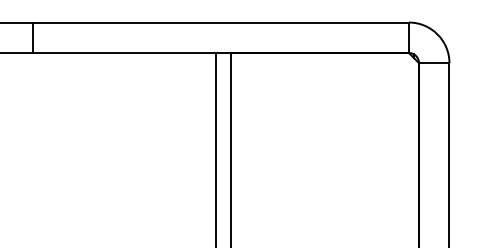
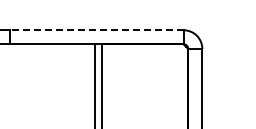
line: (220, 23) -> (96, 30), solid -> dashed

